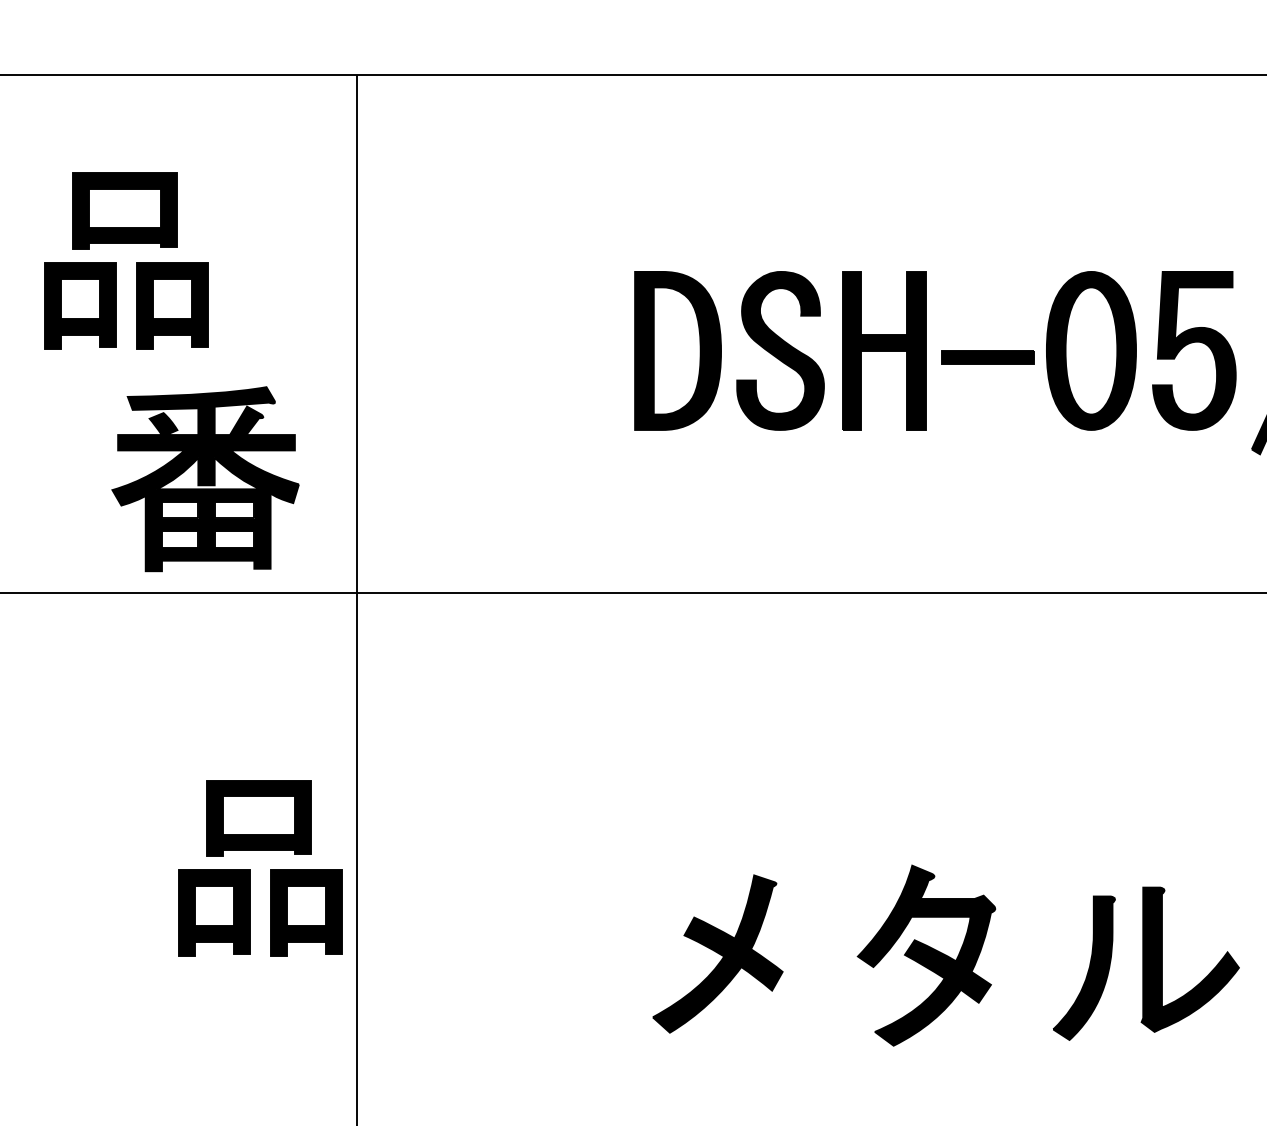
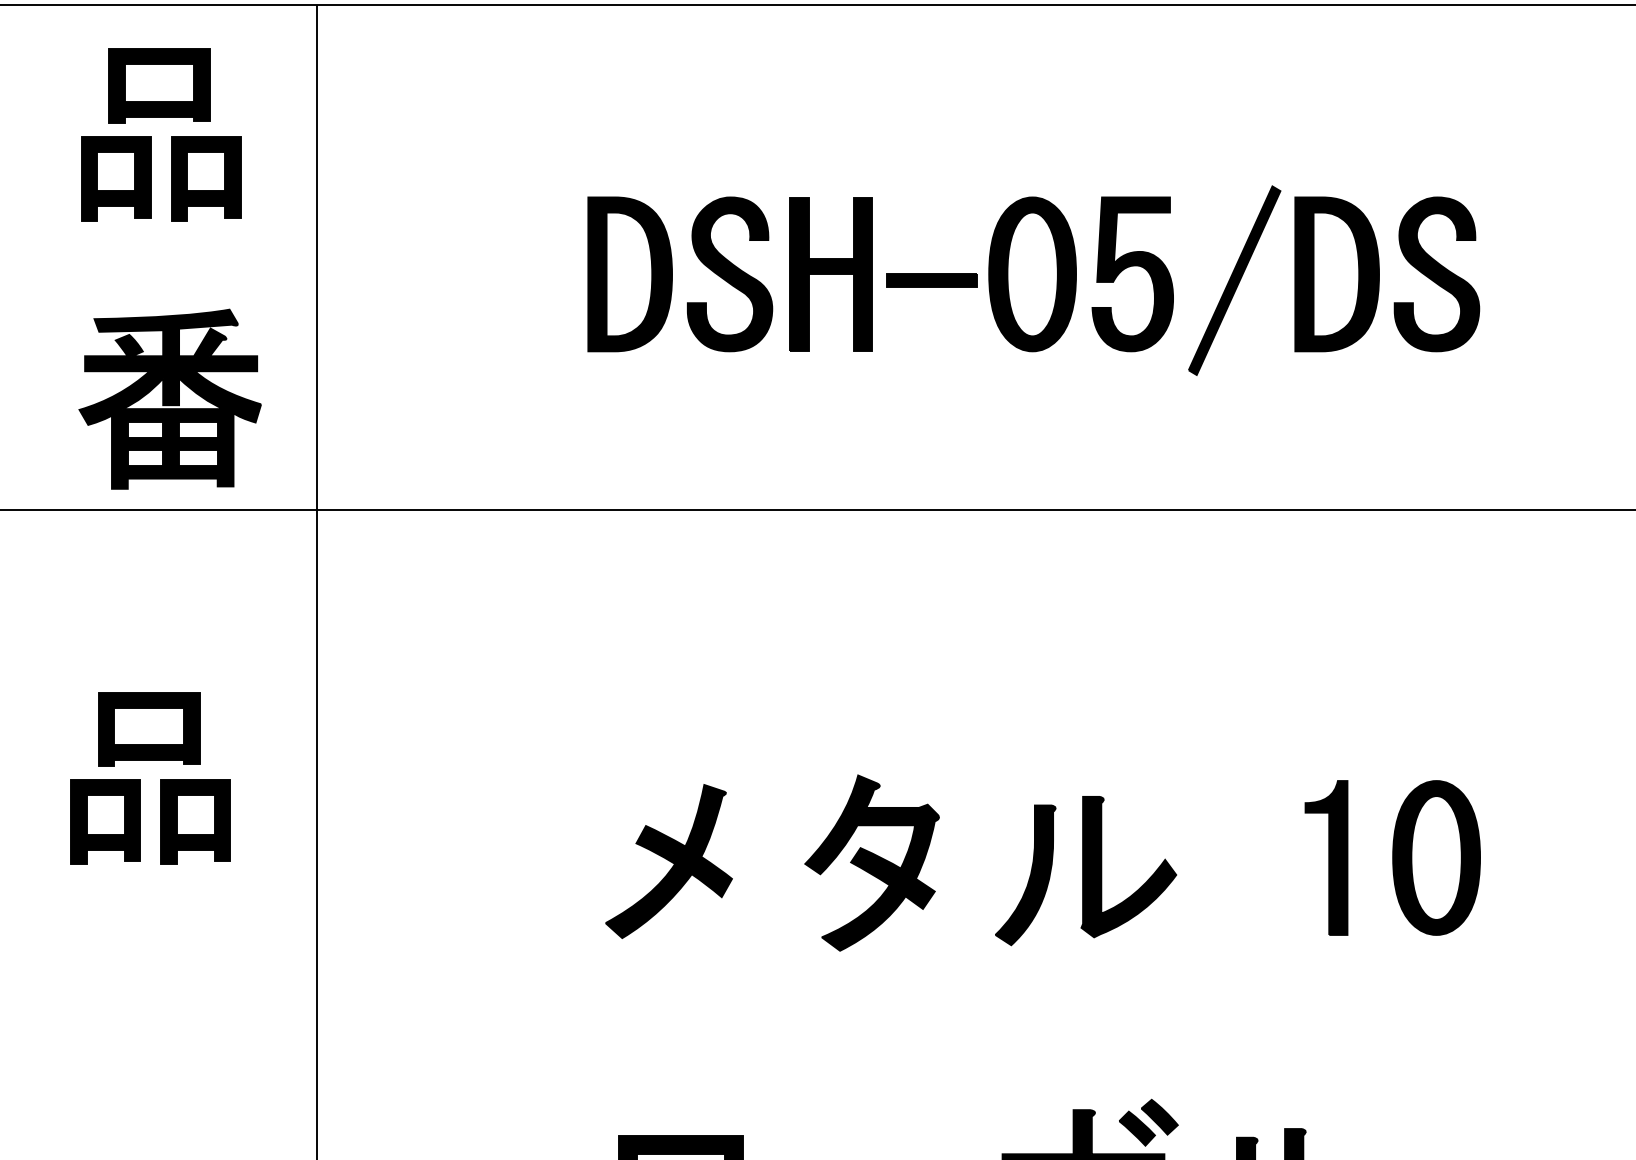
part: (116, 262) -> (151, 136), moved
part: (250, 869) -> (140, 779), moved

